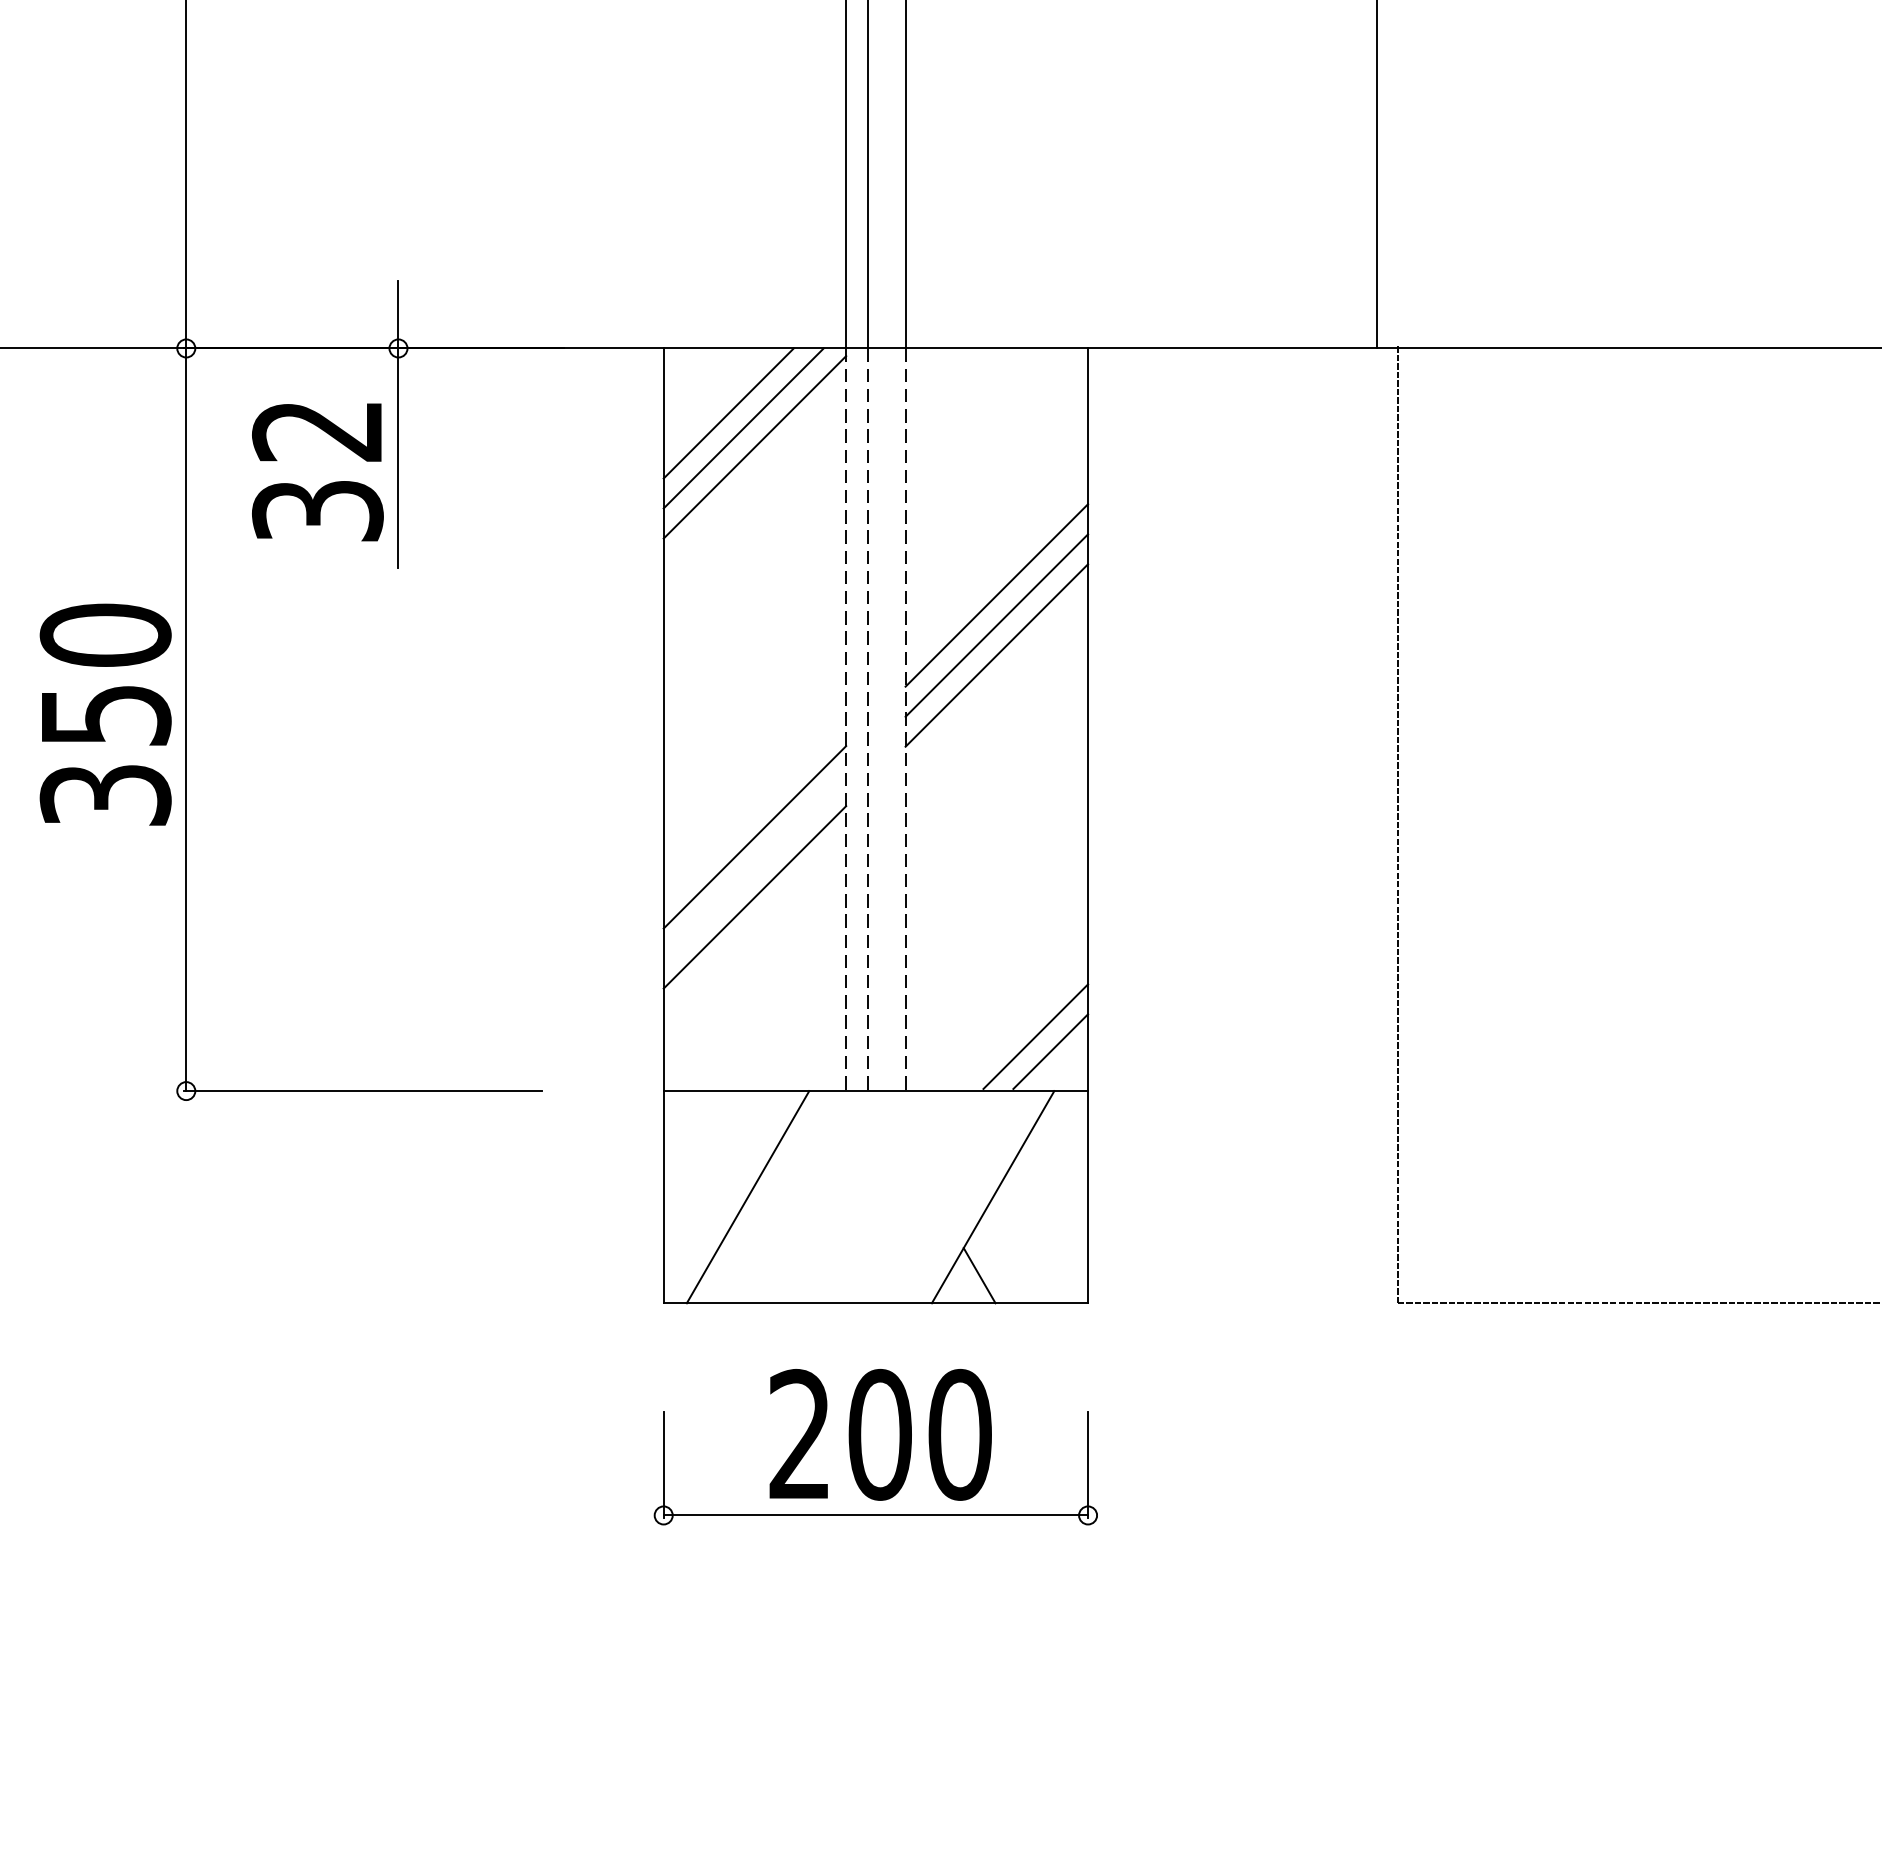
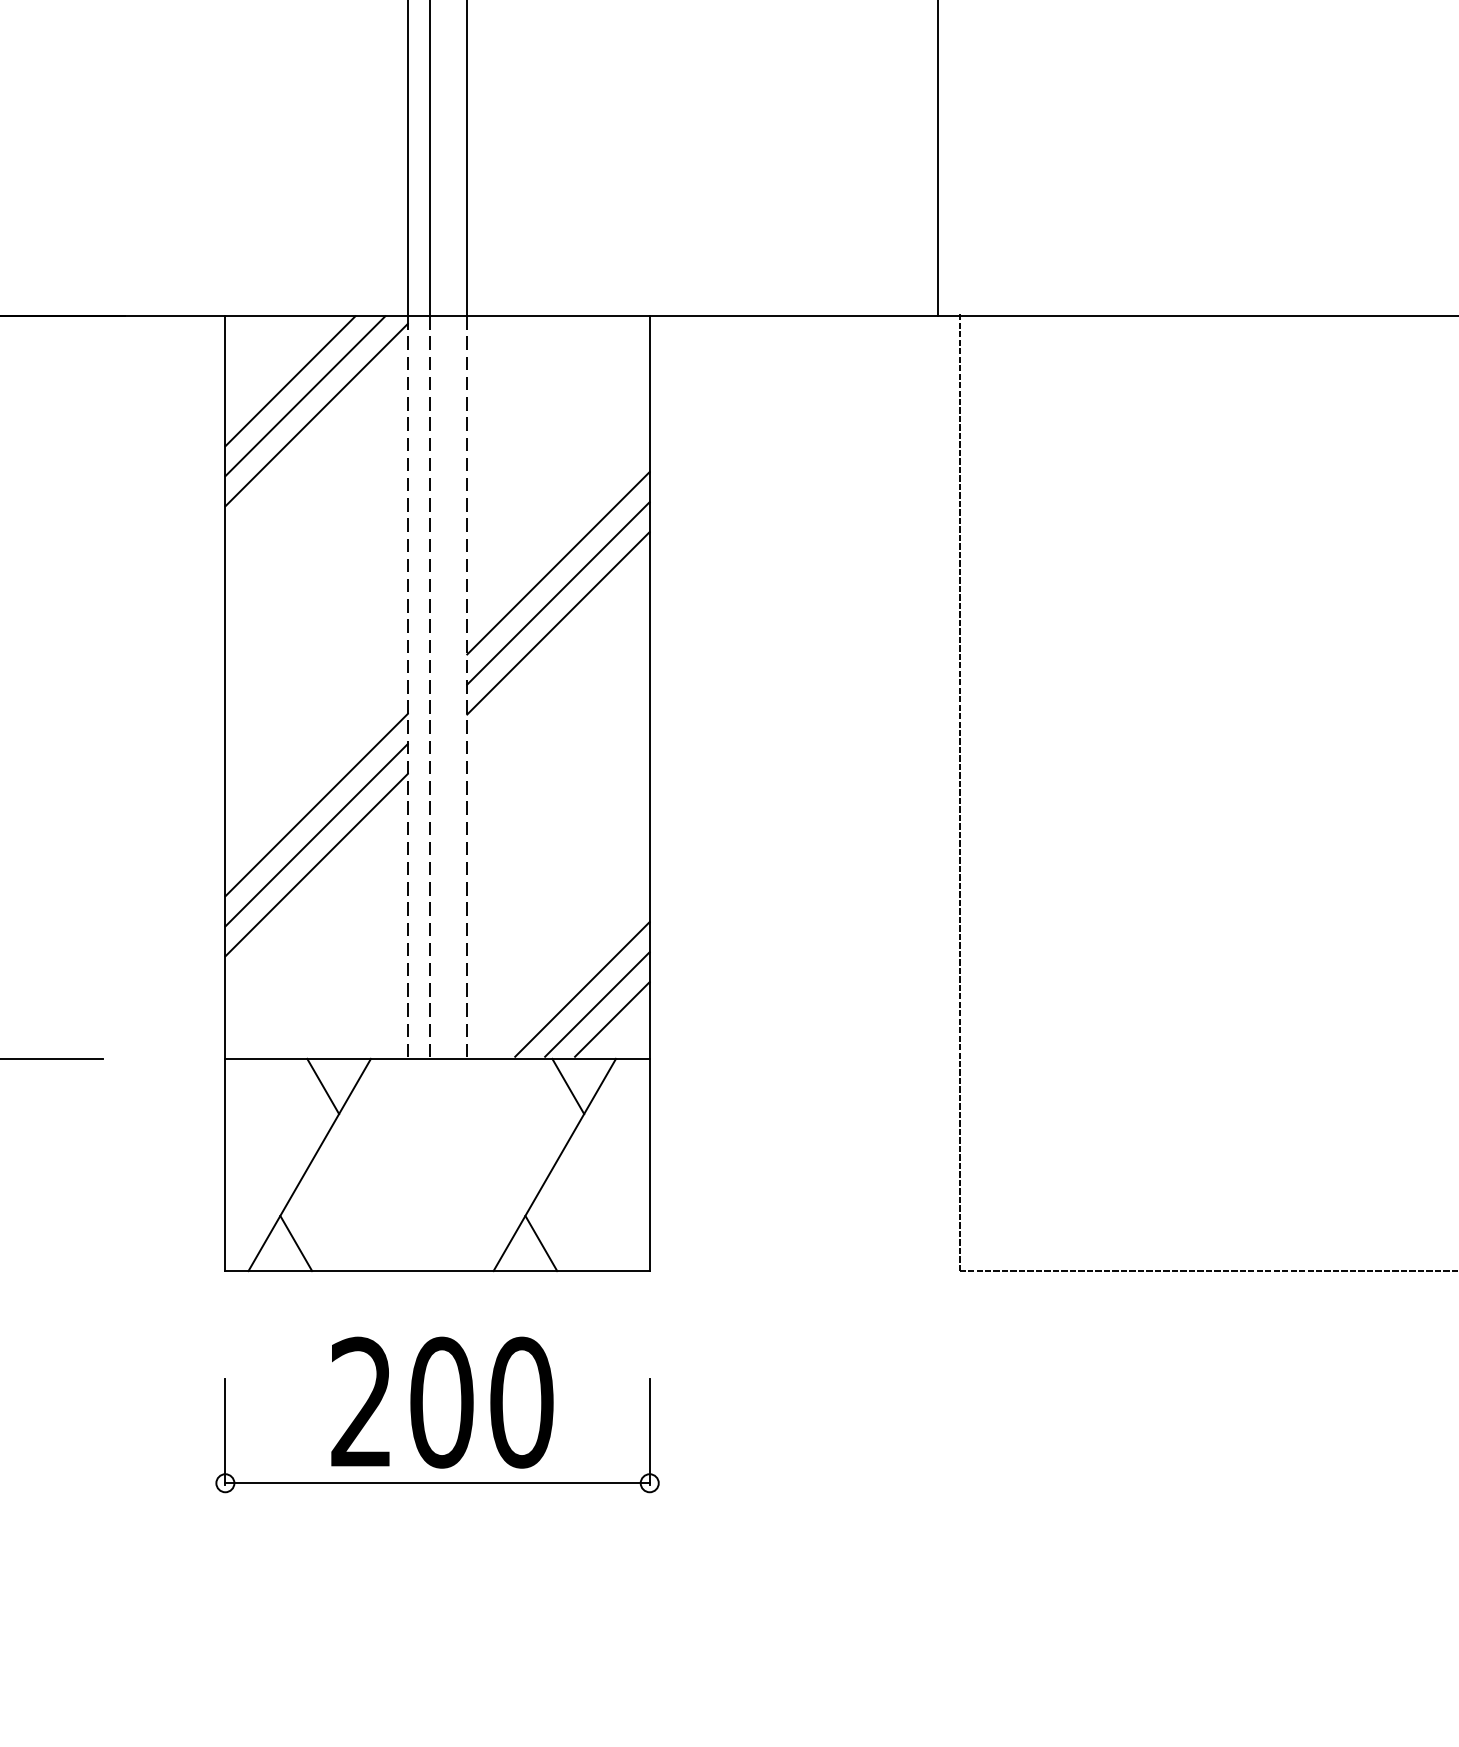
line: (754, 867) -> (316, 835), added
line: (1020, 1021) -> (582, 989), added
line: (761, 1118) -> (323, 1086), added
line: (1006, 1118) -> (568, 1086), added
line: (734, 1275) -> (296, 1243), added

